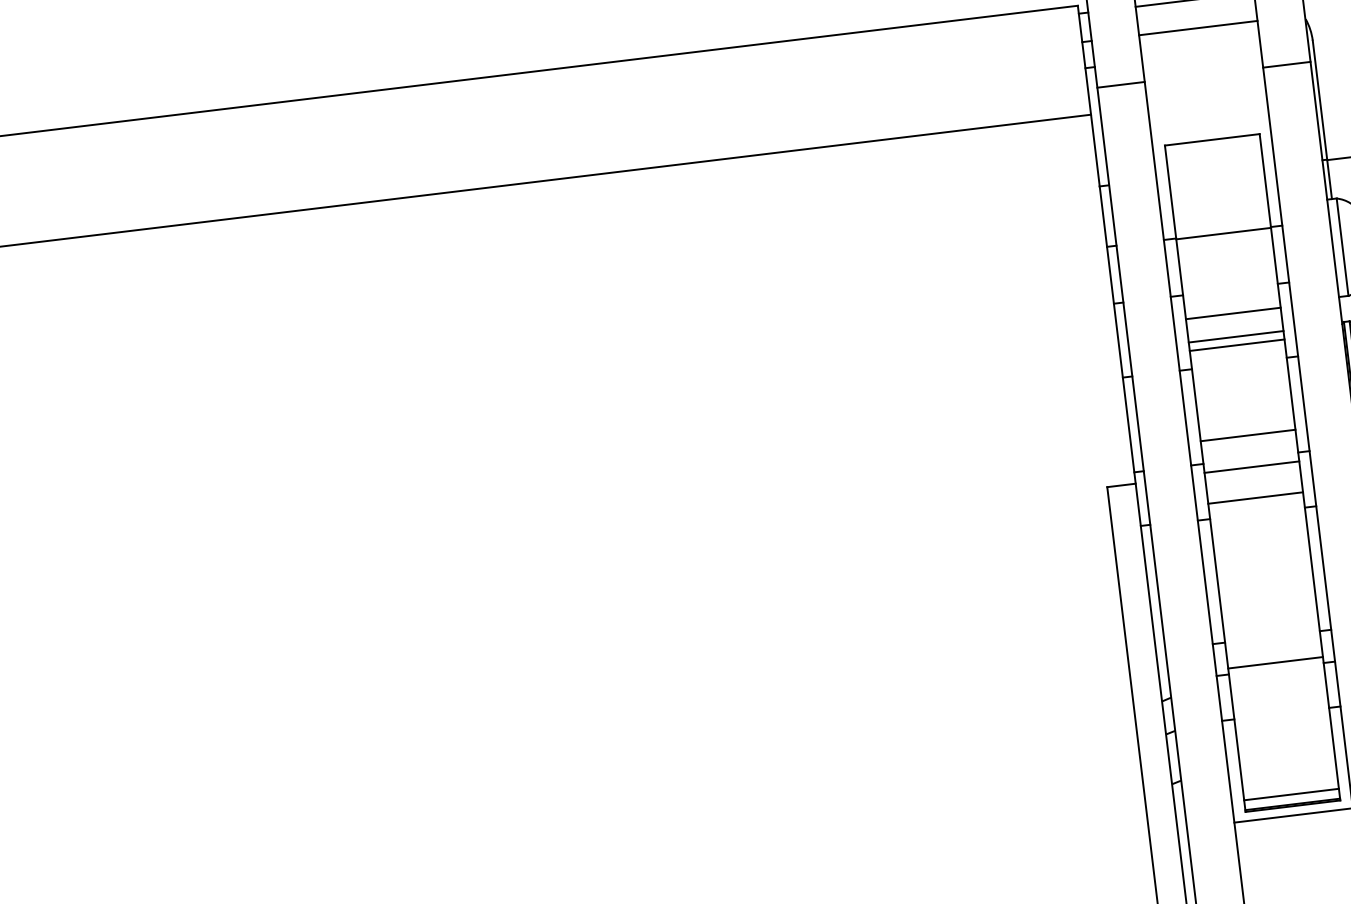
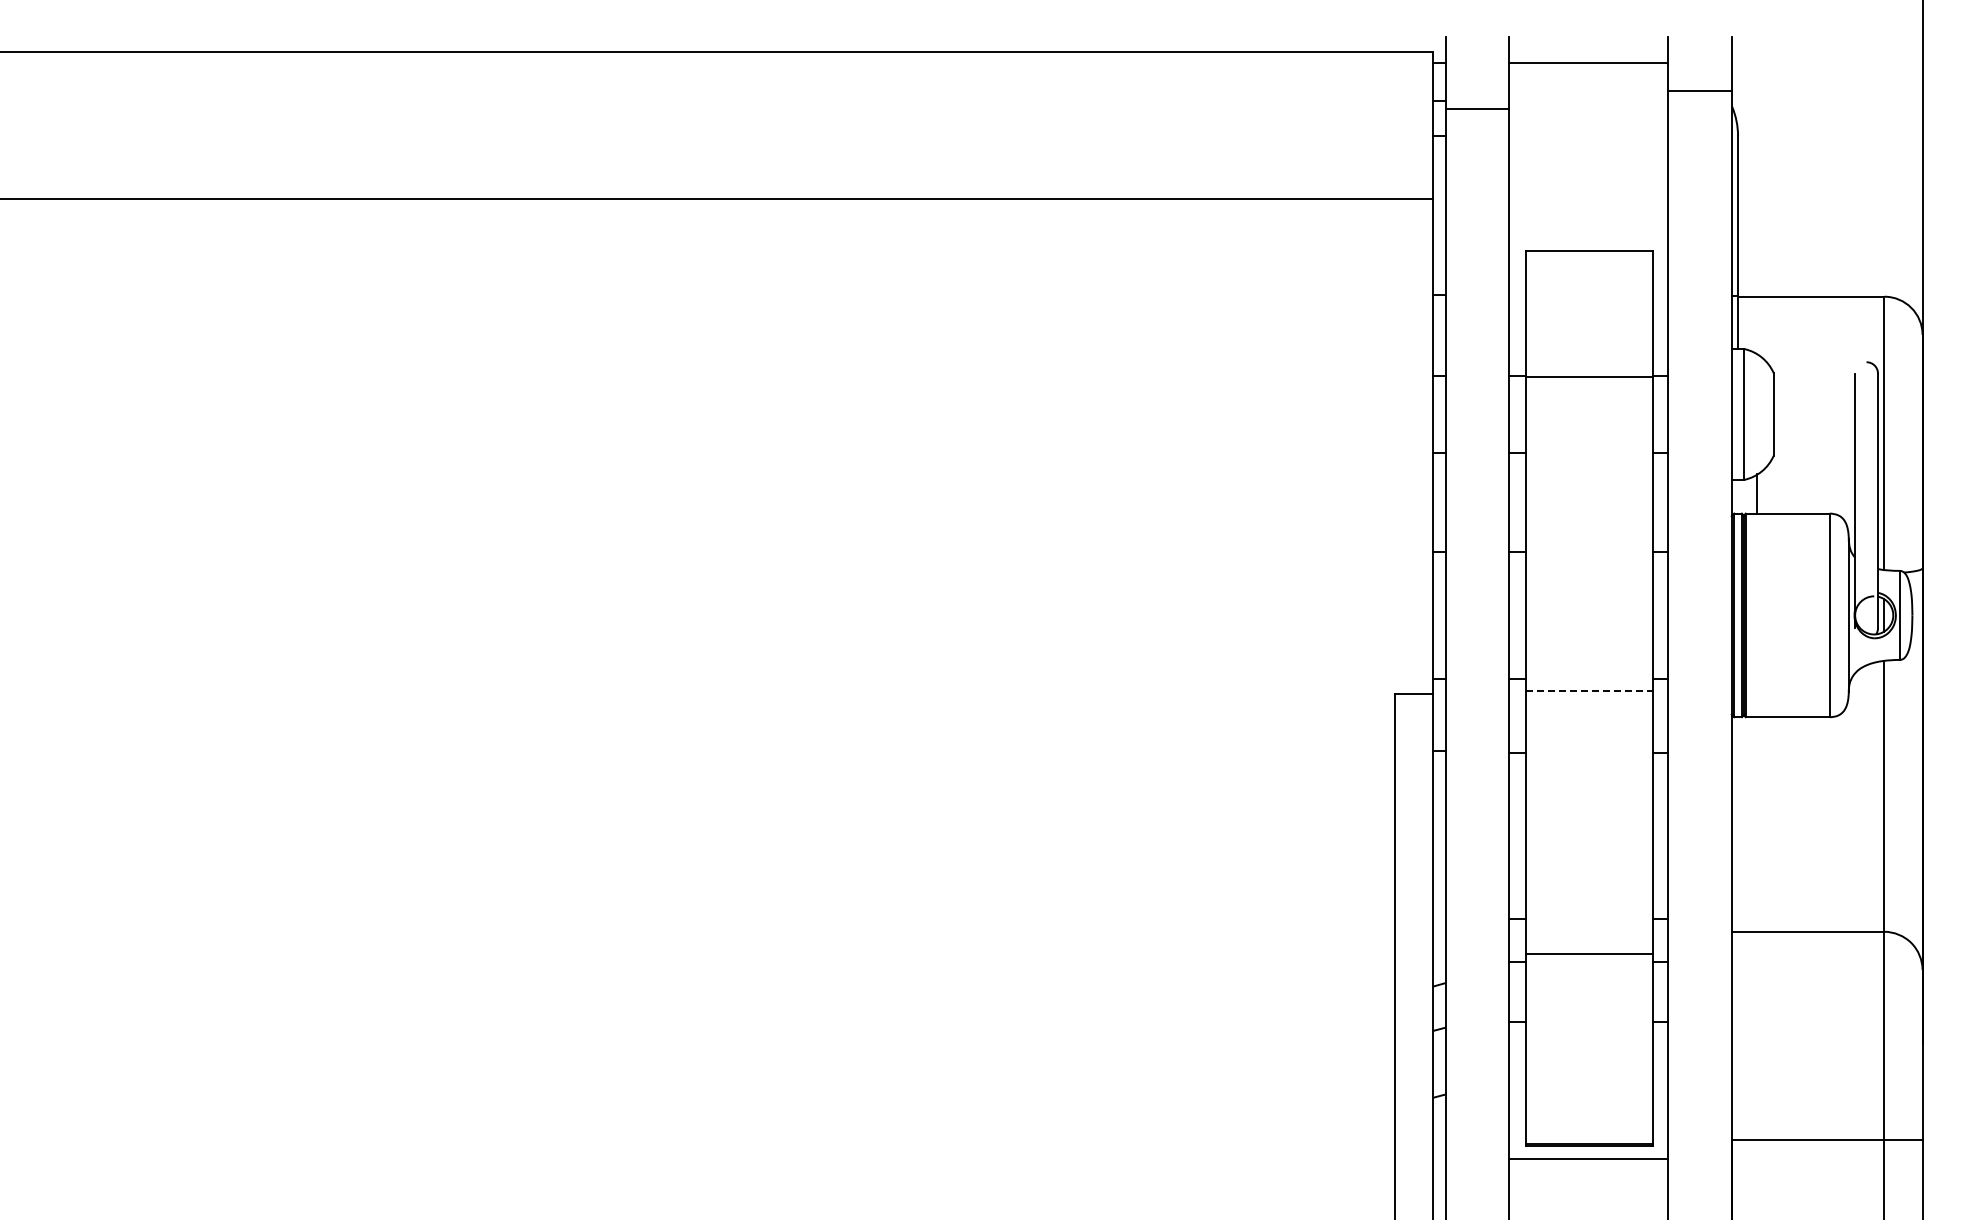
line: (1198, 28) -> (1588, 101), removed
line: (1286, 65) -> (1699, 91), moved
line: (1121, 85) -> (1477, 109), moved
line: (1232, 313) -> (1588, 484), removed
line: (1235, 336) -> (1588, 515), removed
line: (1236, 345) -> (1588, 527), removed
line: (1247, 435) -> (1588, 648), removed
line: (1252, 466) -> (1589, 690), solid -> dashed
line: (1255, 498) -> (1588, 732), removed
line: (1290, 794) -> (1588, 1130), removed

